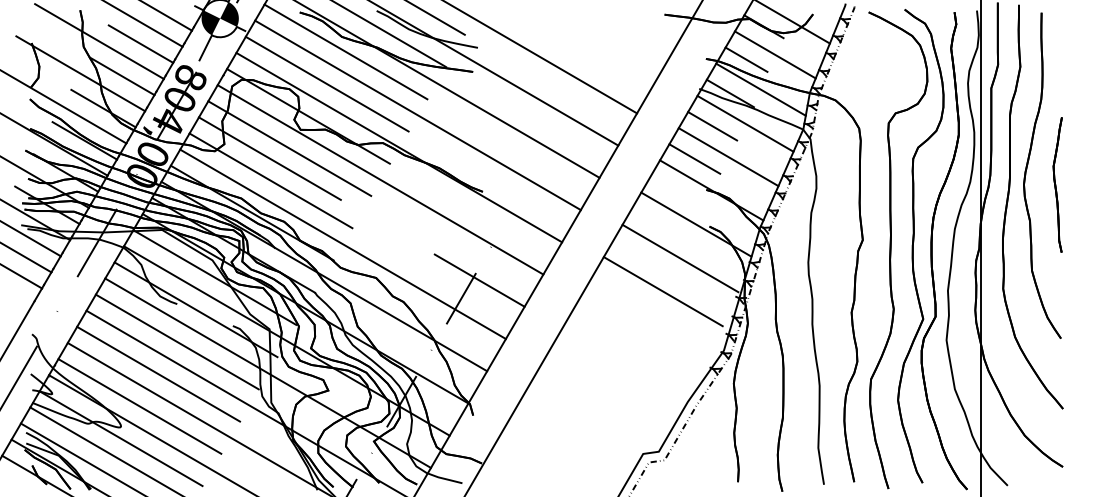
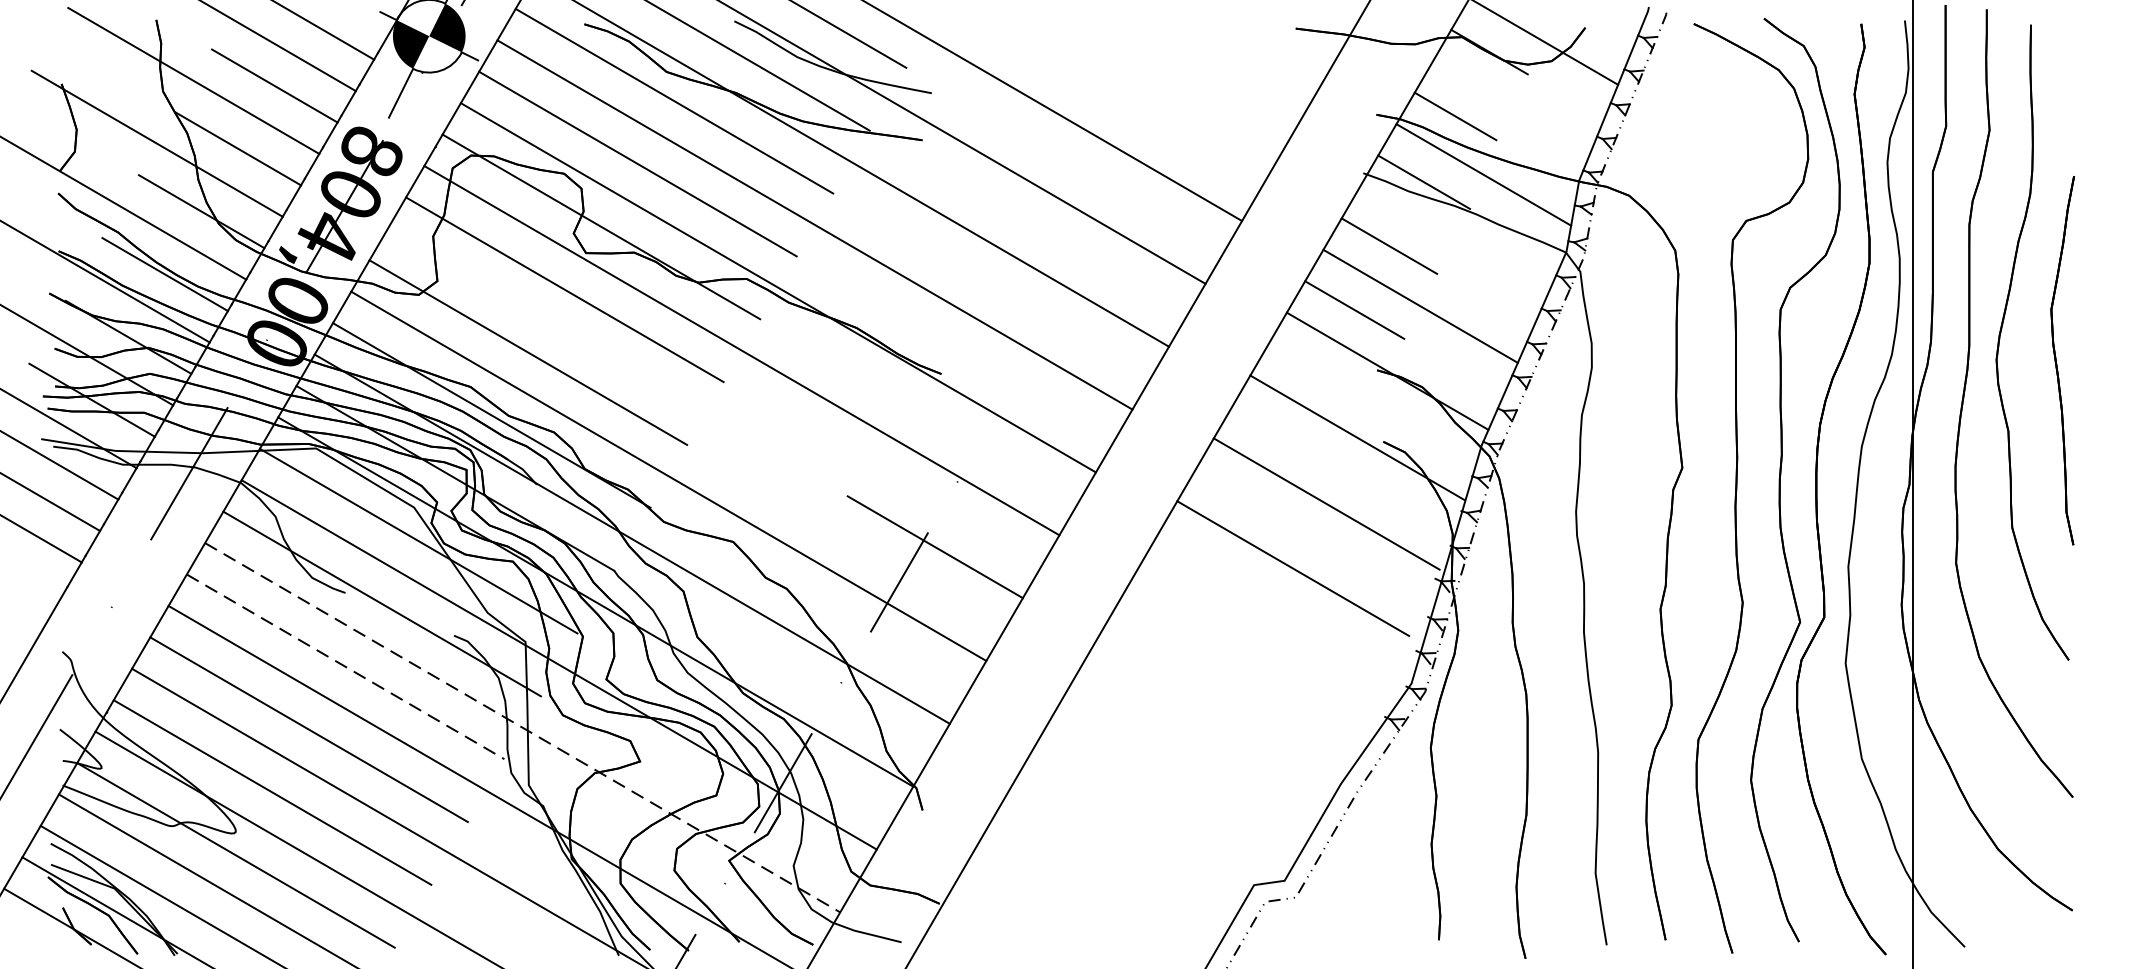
line: (774, 54) -> (1510, 106), removed
line: (745, 123) -> (1453, 240), removed
line: (269, 158) -> (525, 309), removed
part: (1057, 184) -> (2061, 359), size x1.4
line: (177, 342) -> (345, 667), solid -> dashed
line: (268, 373) -> (523, 728), solid -> dashed

